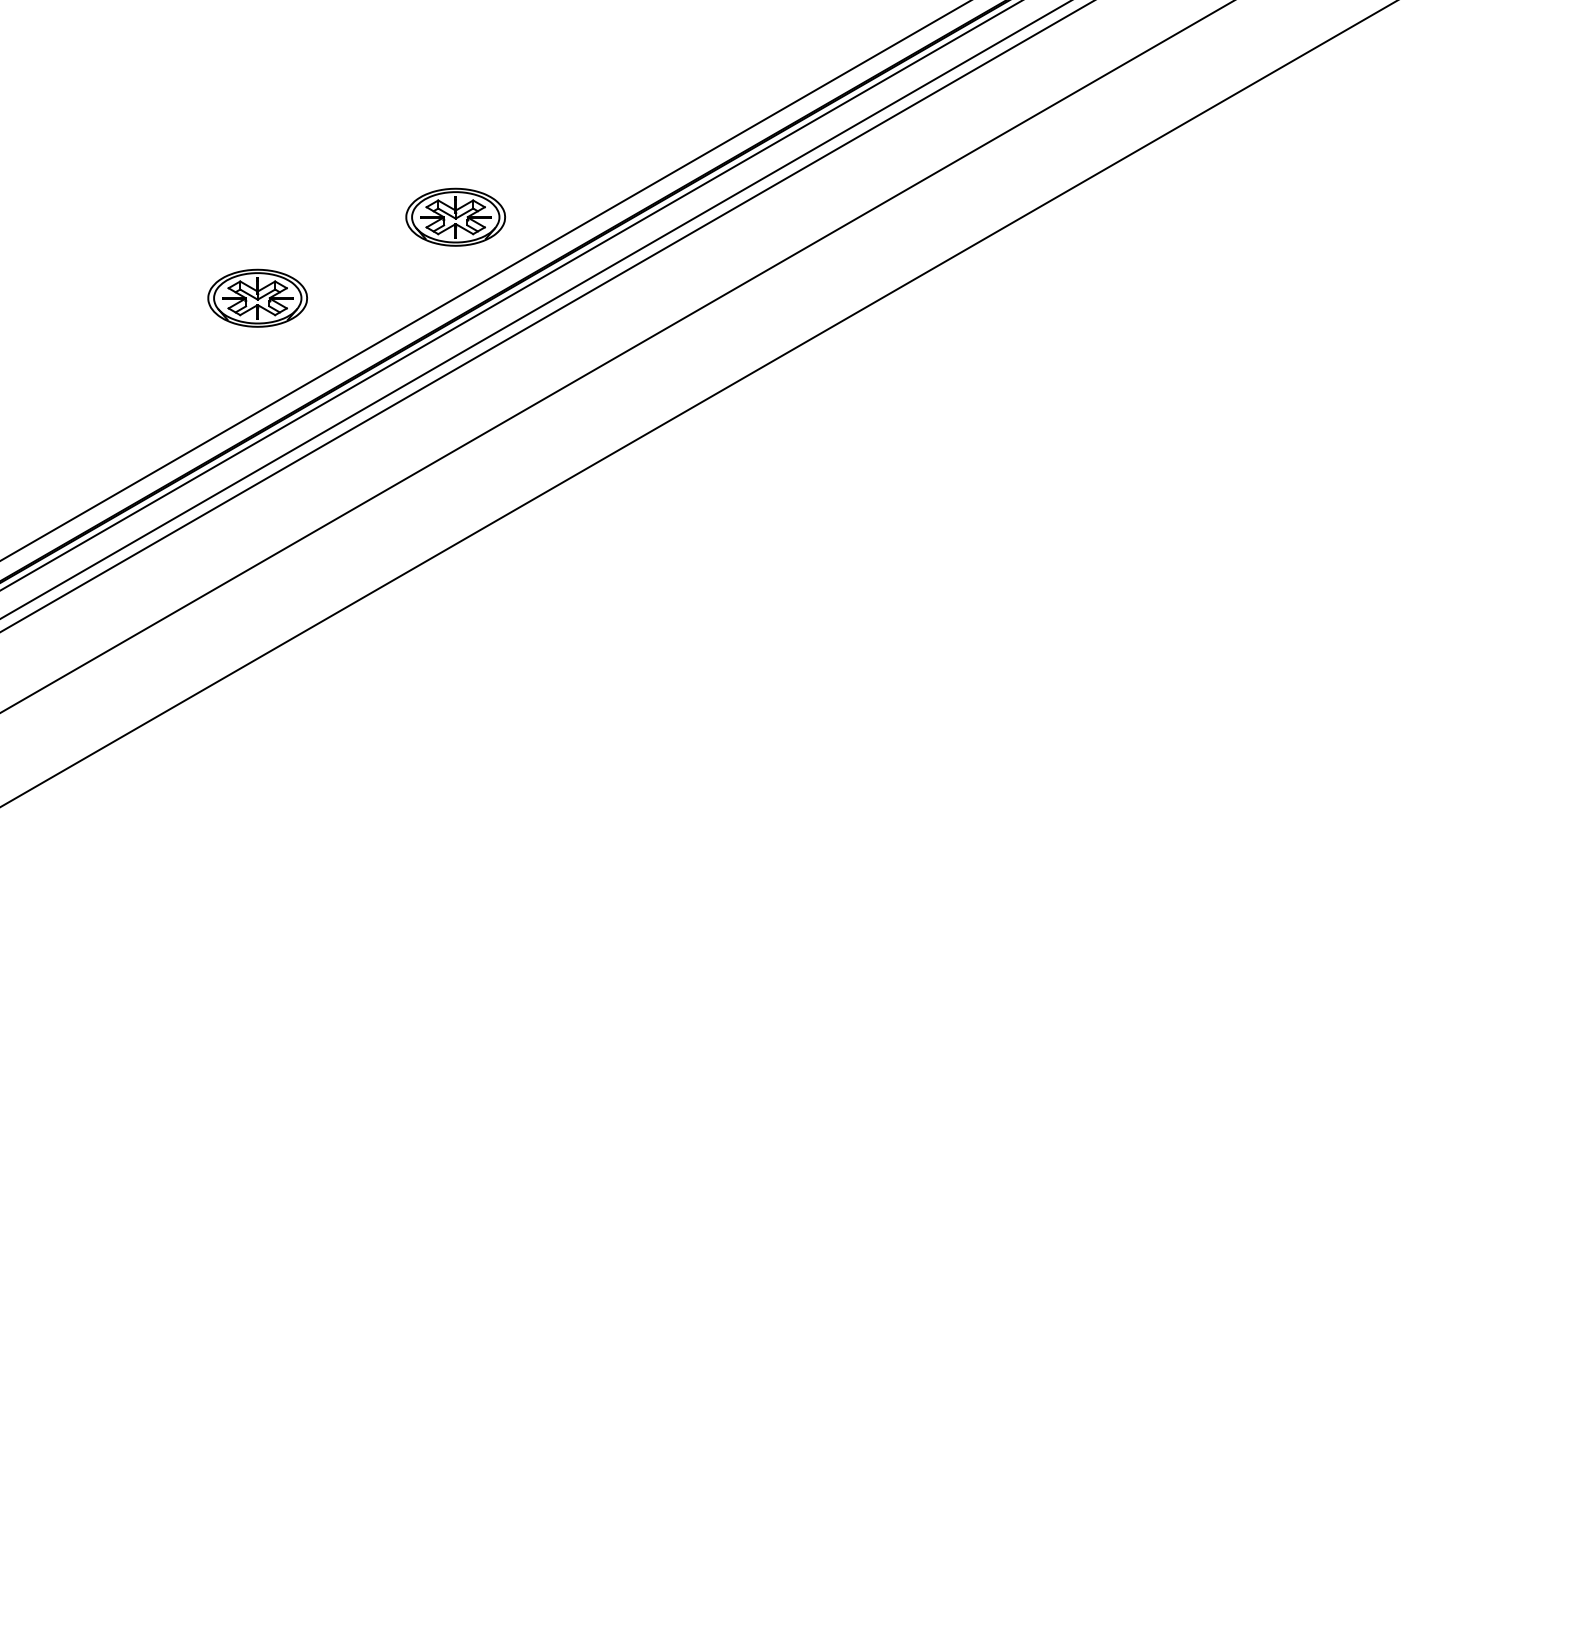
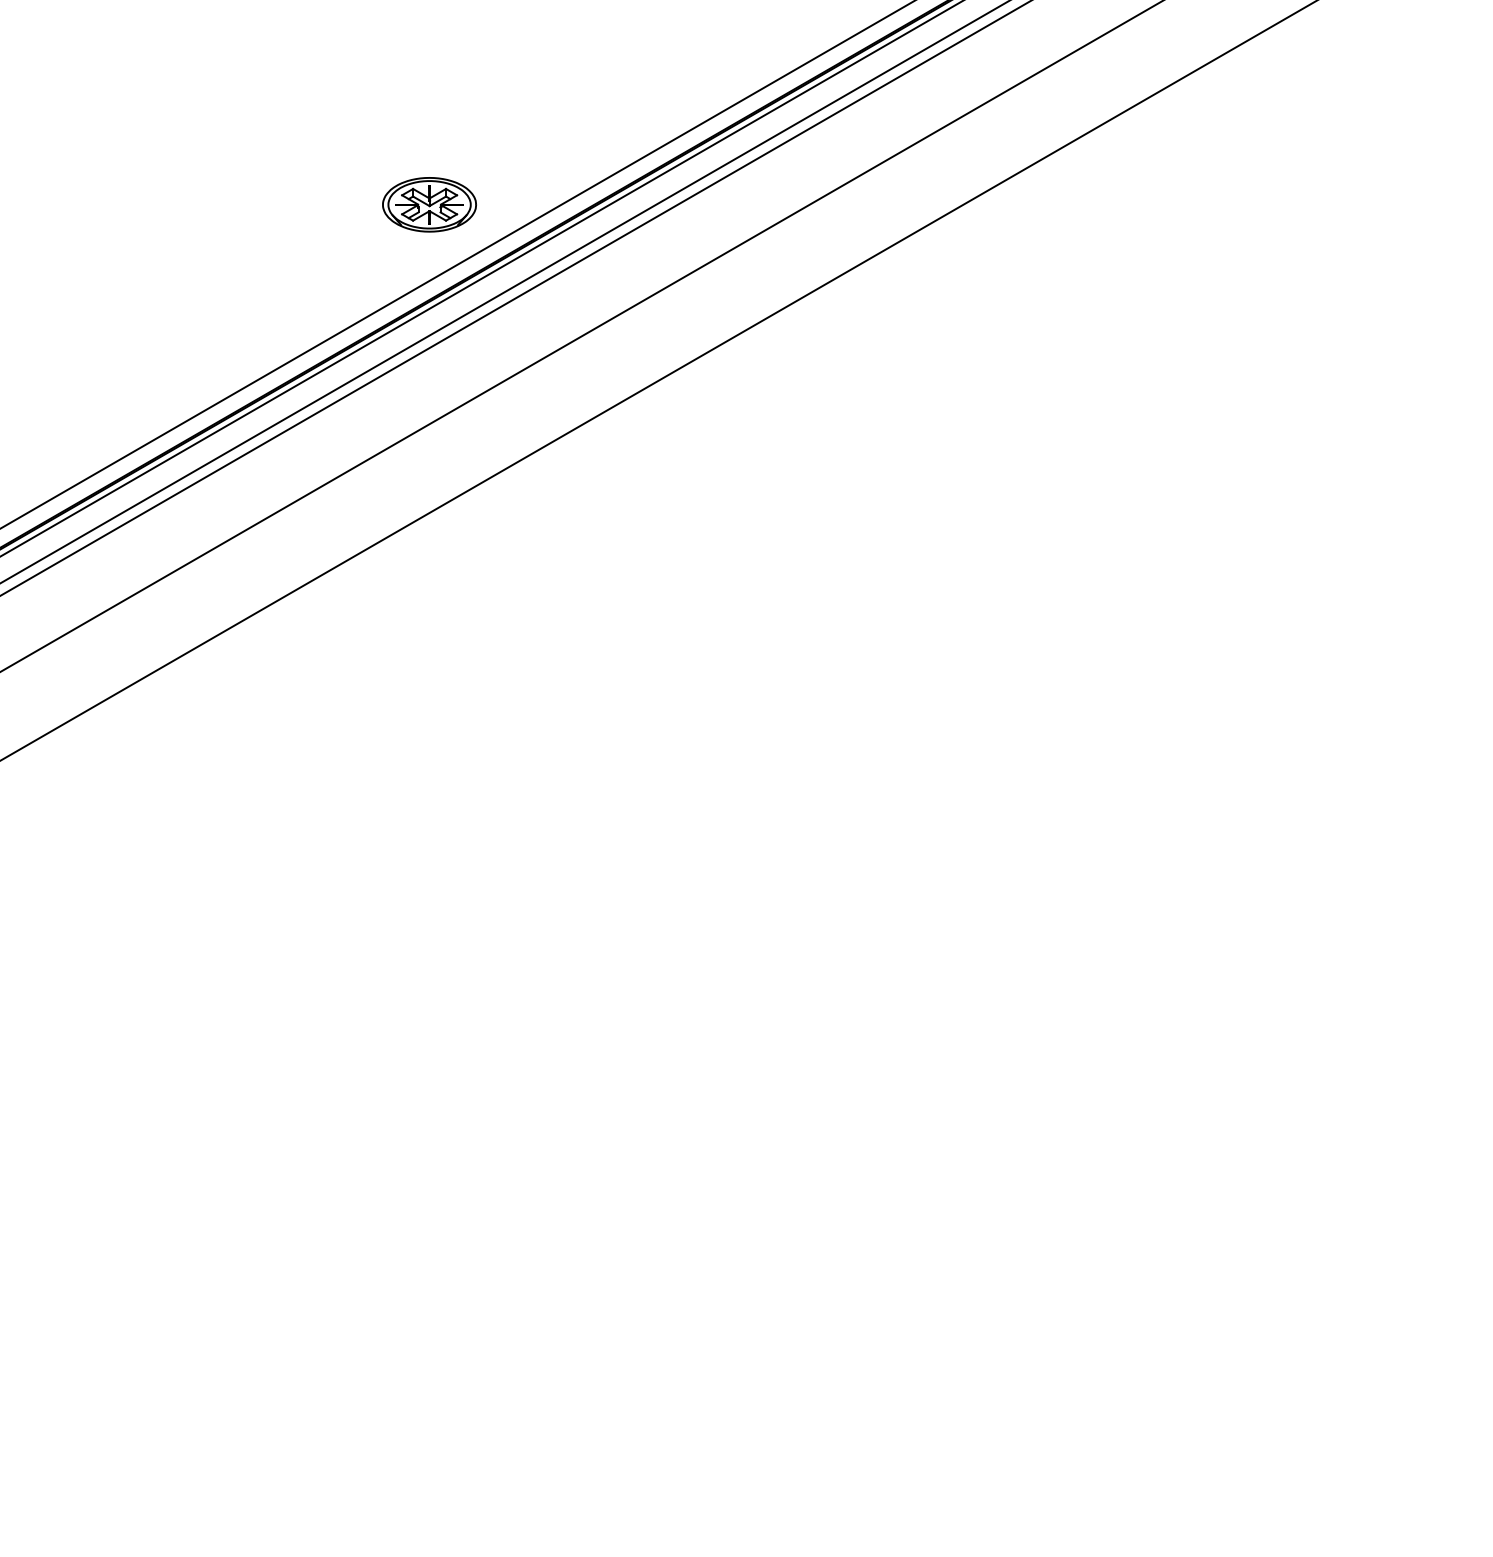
part: (257, 297) -> (242, 280), removed

